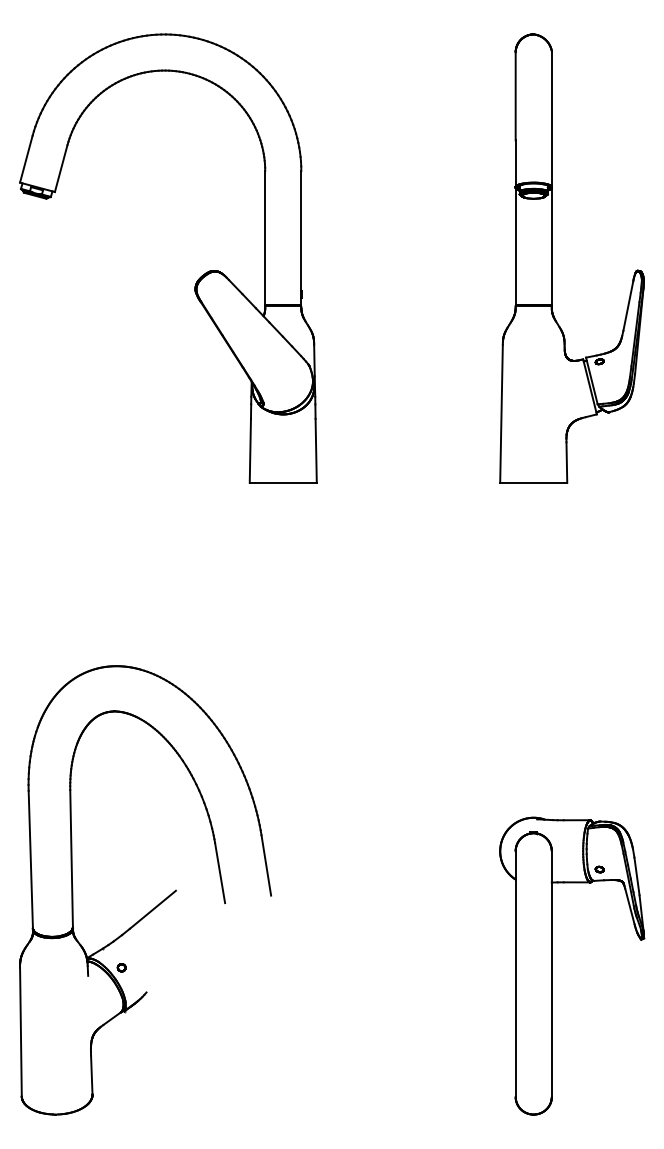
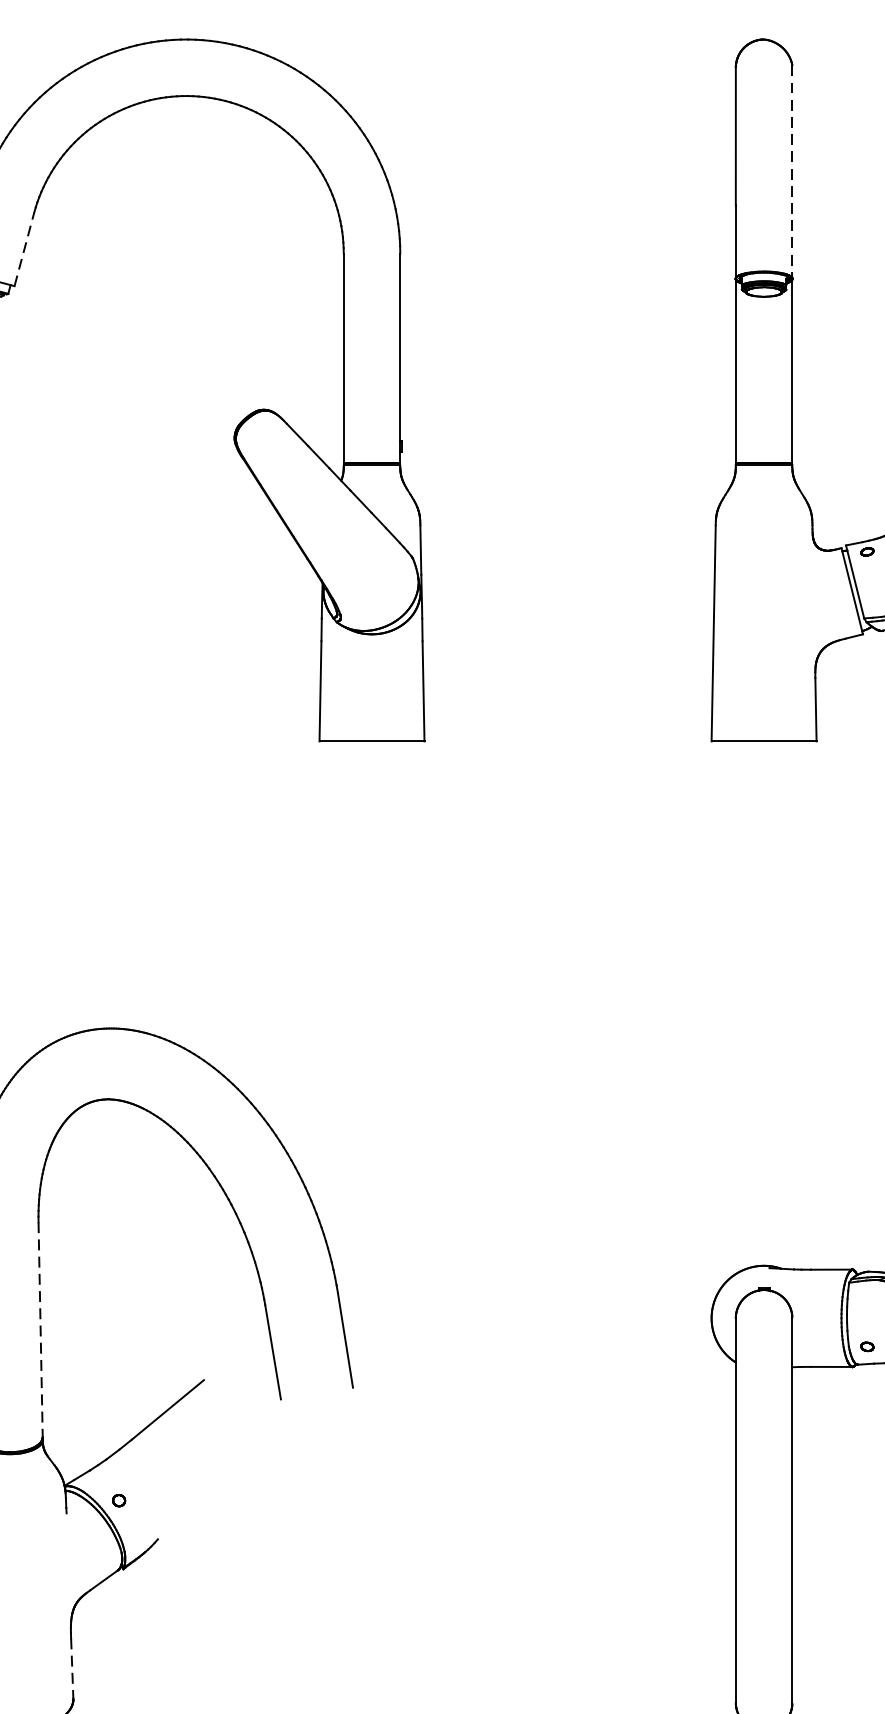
line: (551, 119) -> (791, 172), solid -> dashed
line: (61, 168) -> (24, 249), solid -> dashed
line: (71, 858) -> (40, 1329), solid -> dashed
line: (91, 1075) -> (71, 1669), solid -> dashed

